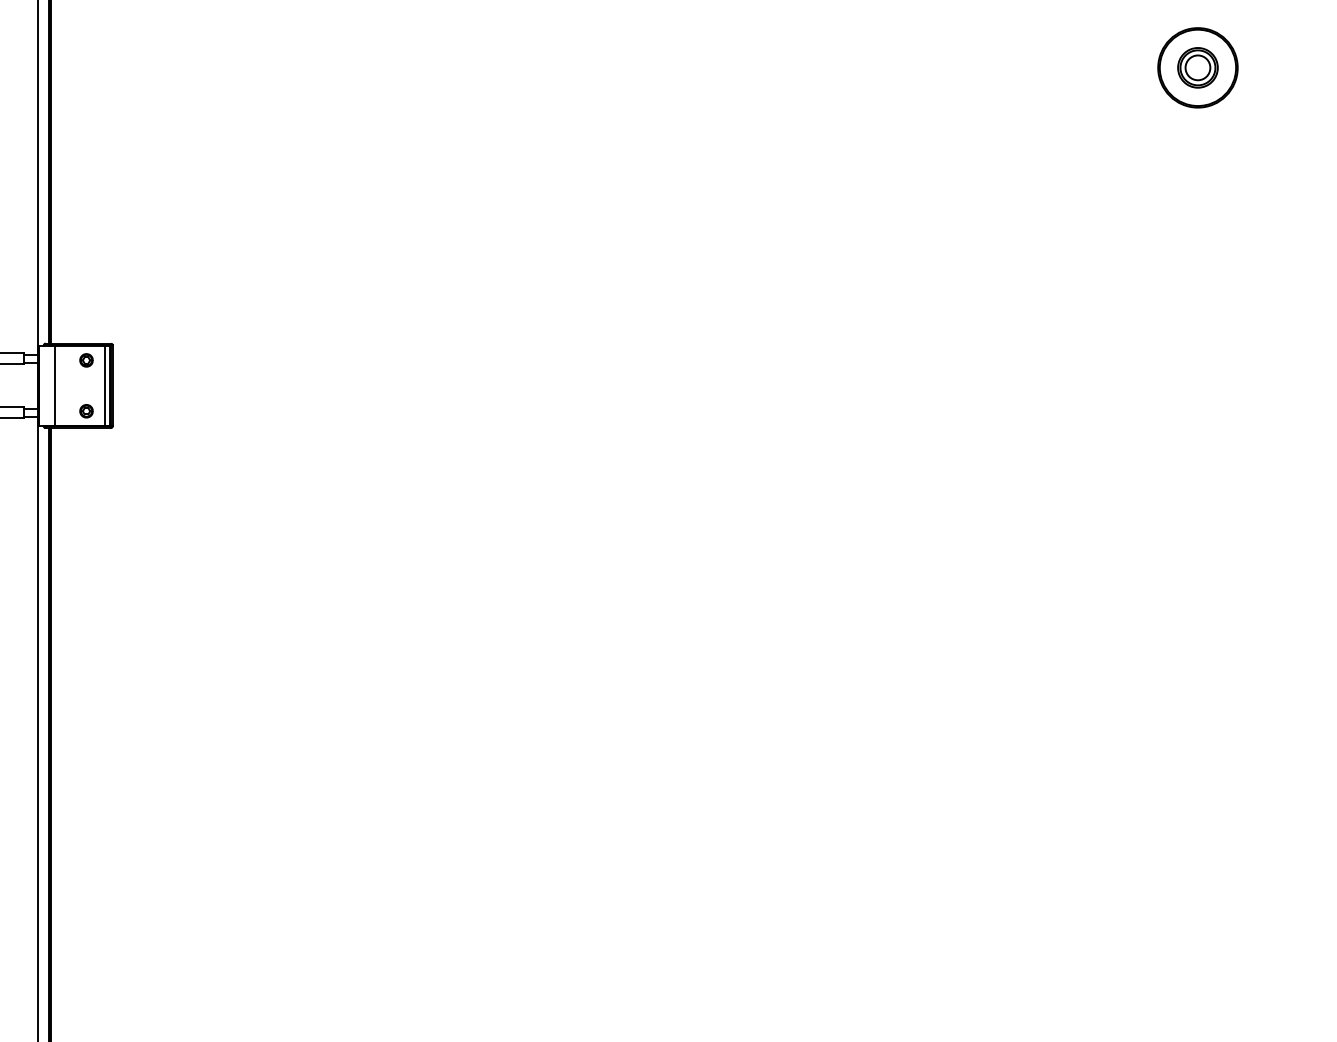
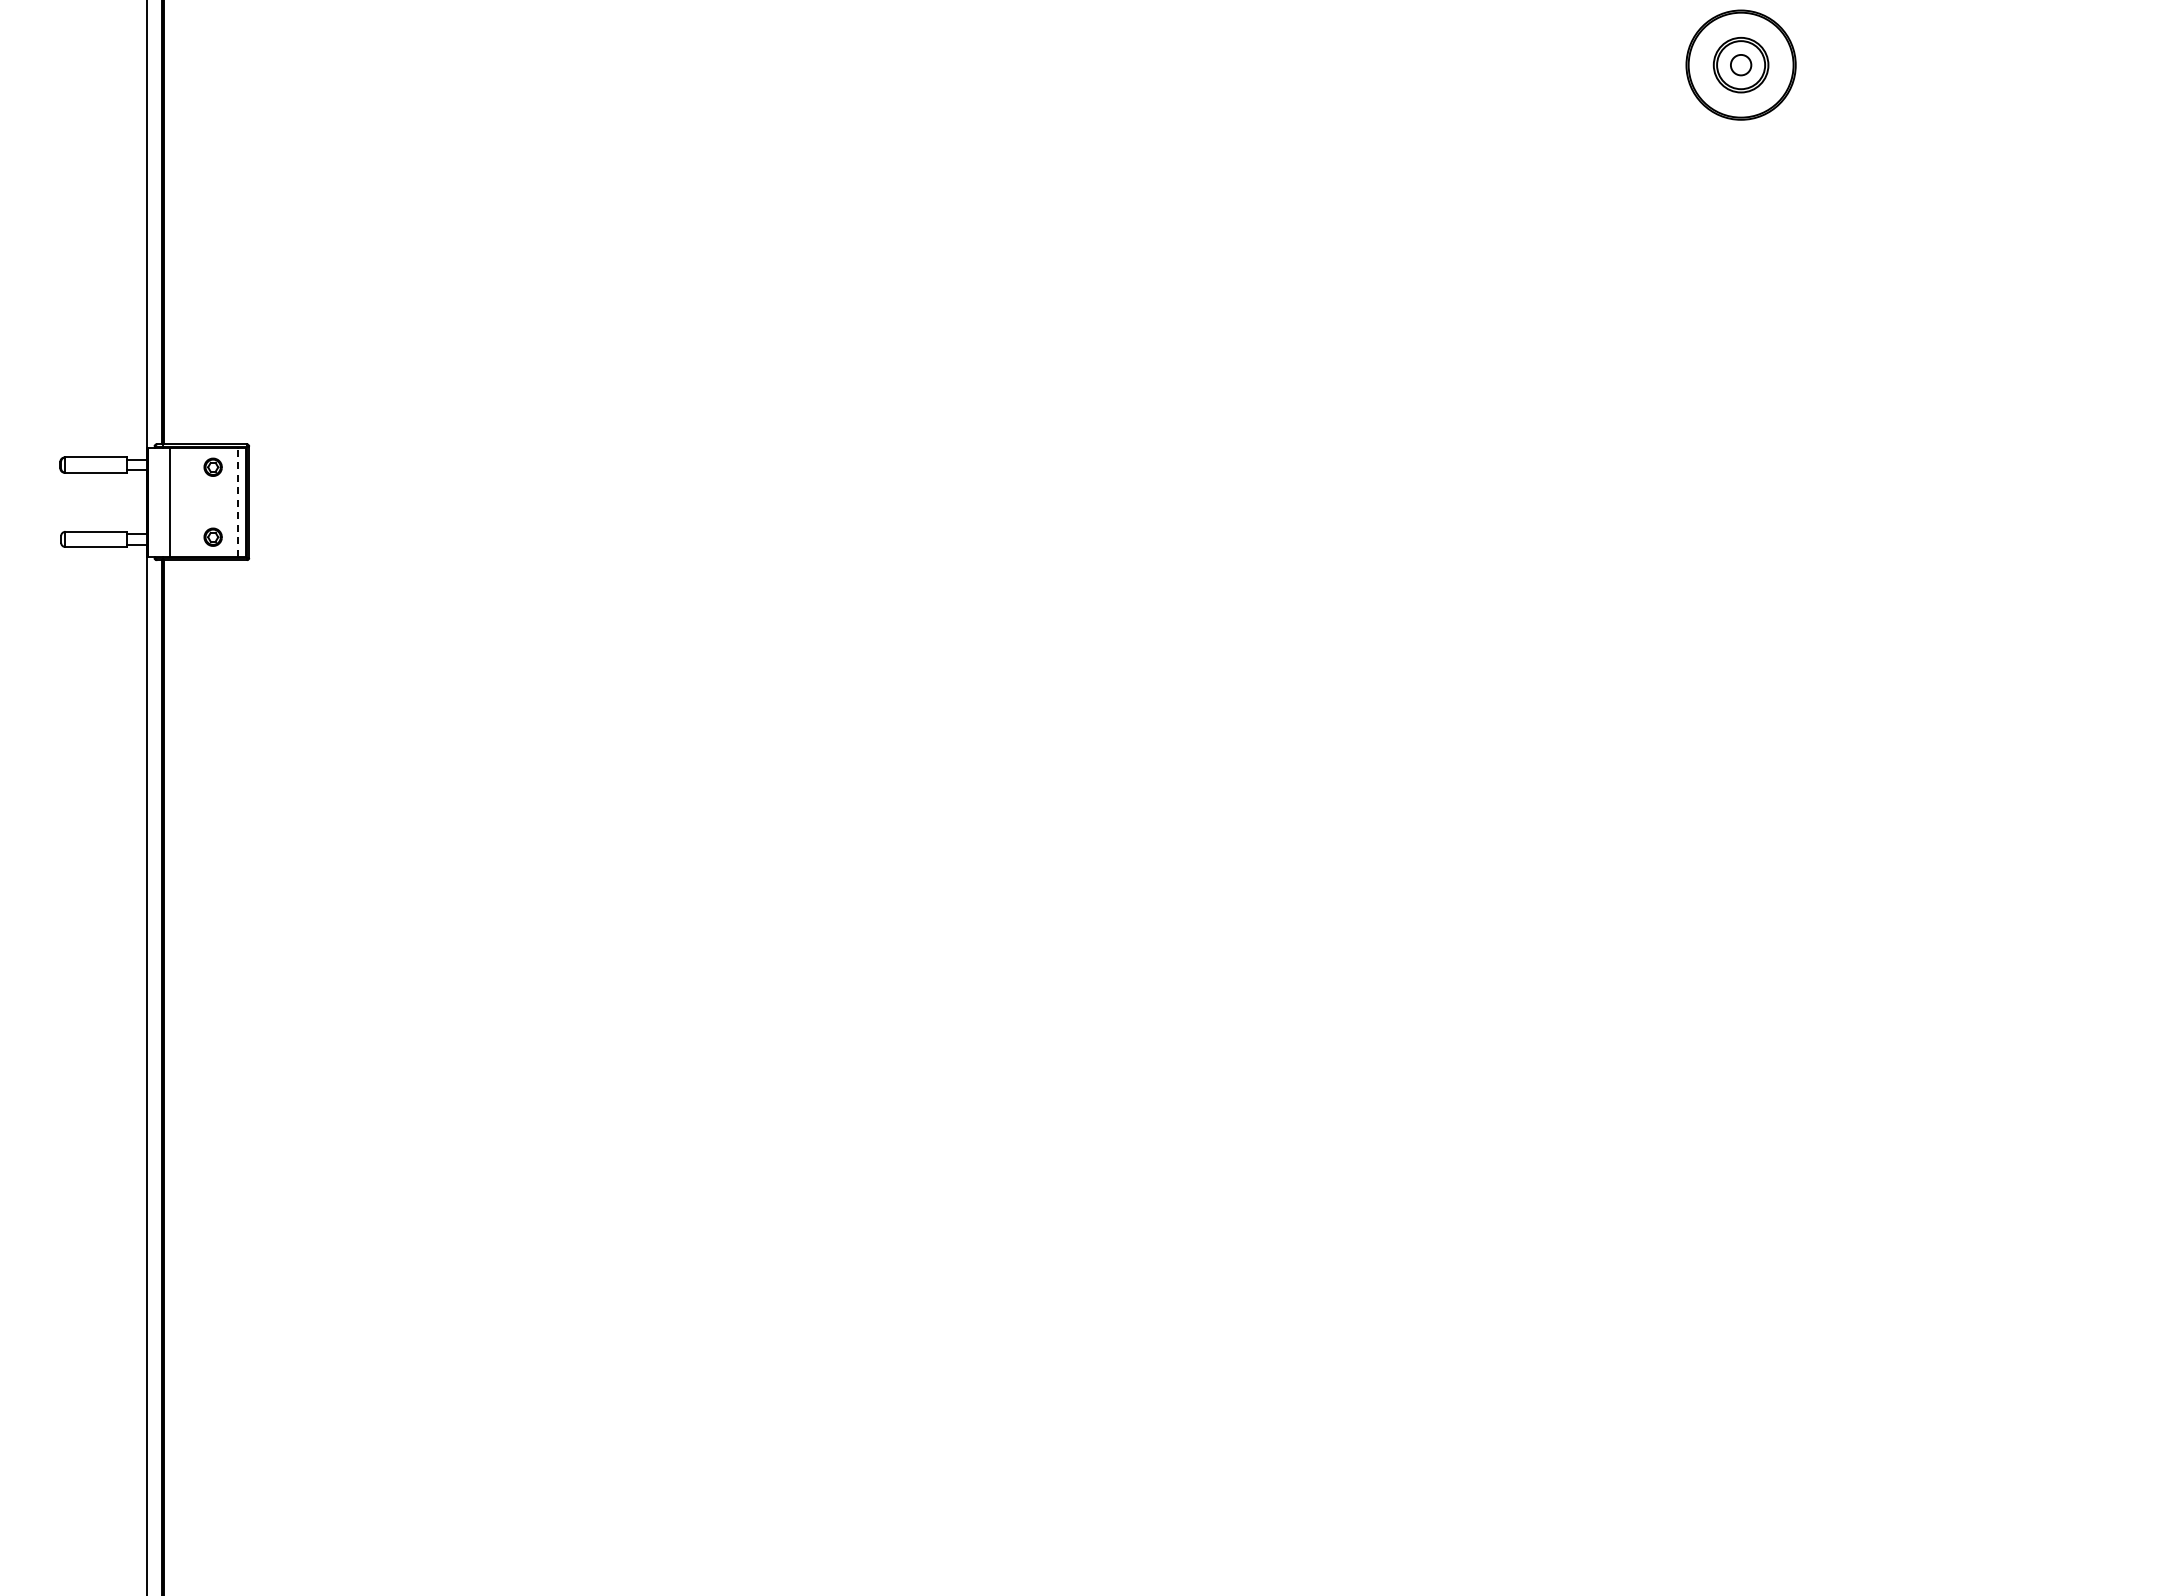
circle: (1198, 68) -> (1741, 65), size x0.6
line: (104, 385) -> (238, 502), solid -> dashed

